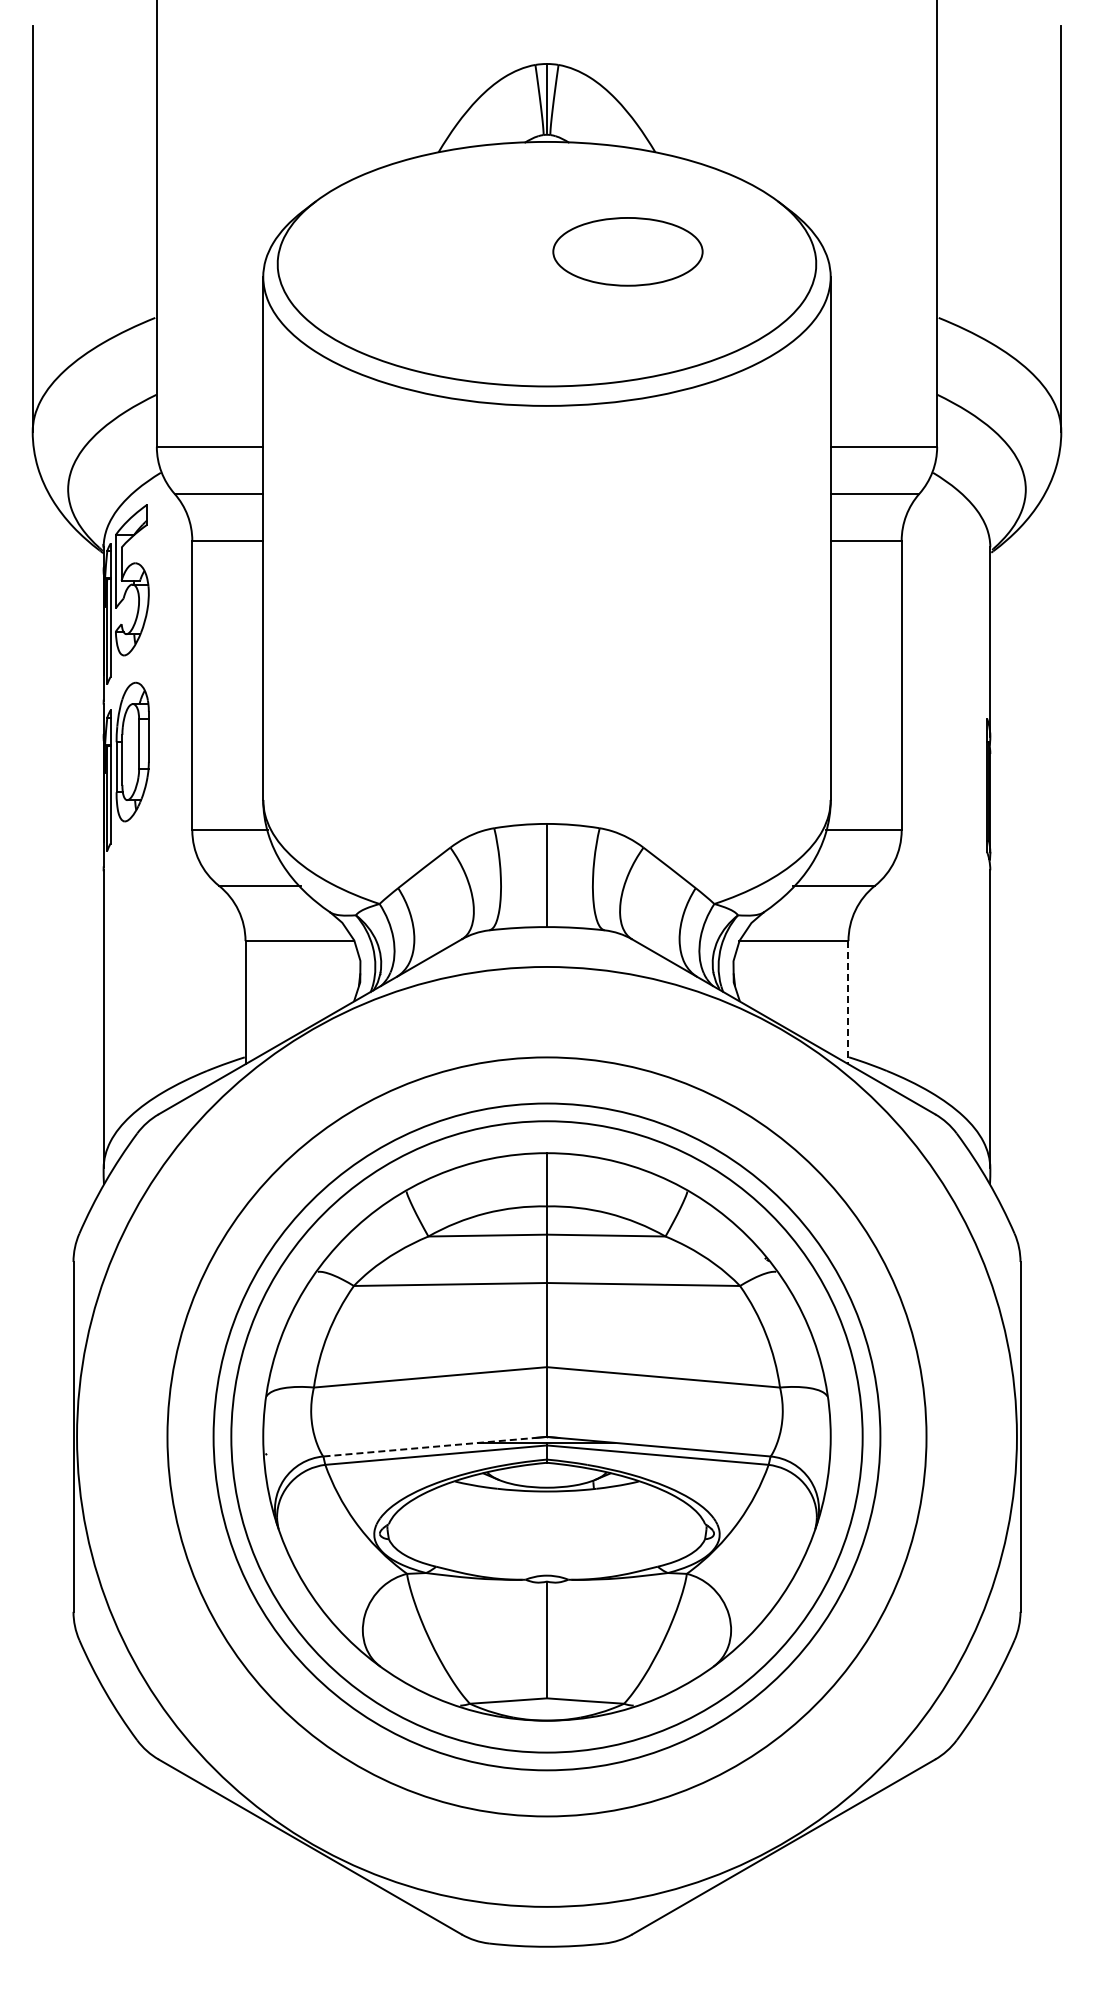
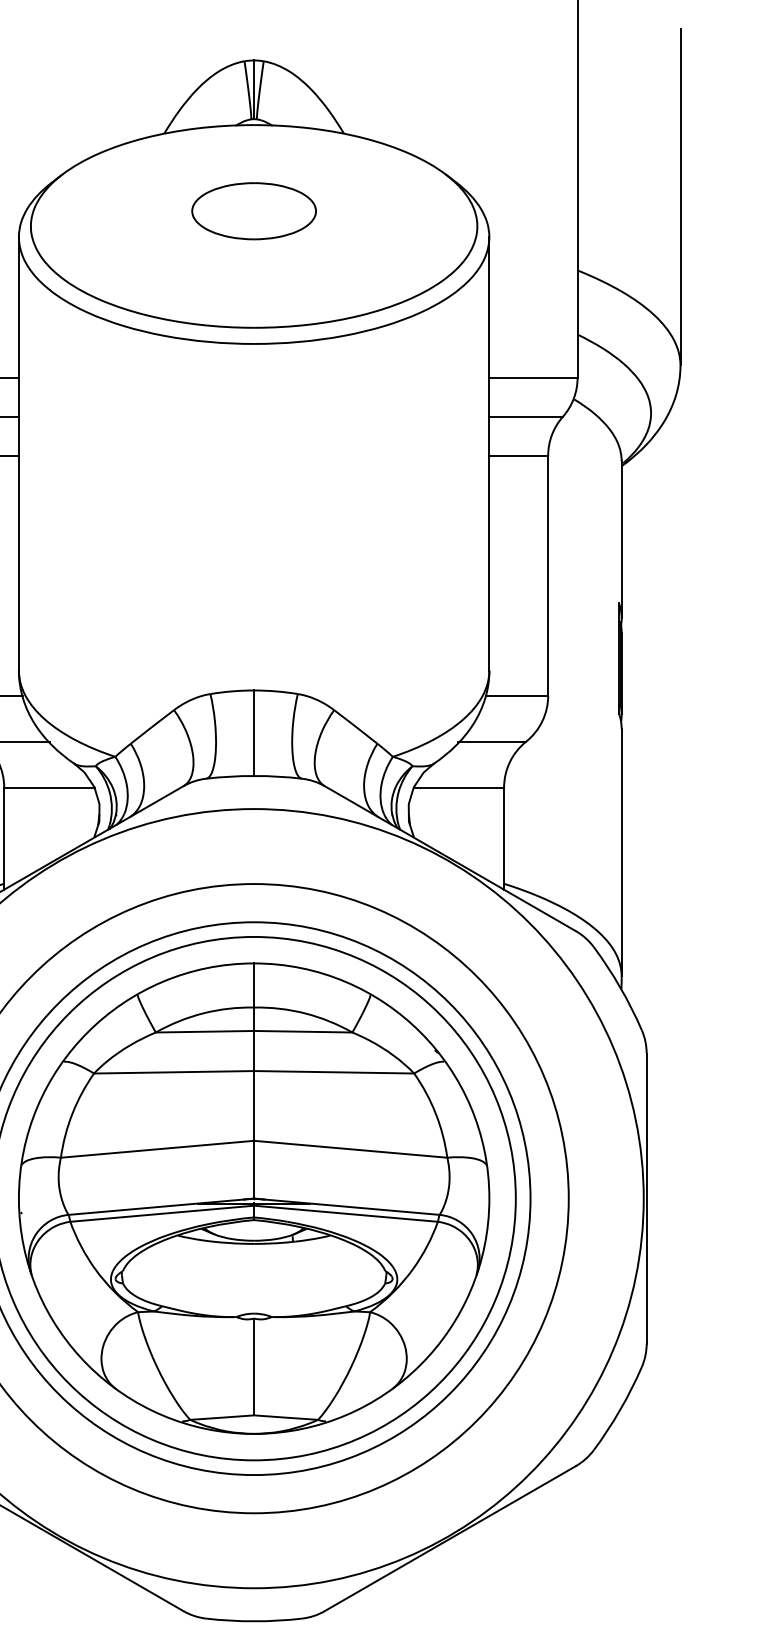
part: (627, 251) -> (253, 210), moved
line: (848, 1002) -> (504, 838), dashed -> solid
line: (429, 1447) -> (156, 1207), dashed -> solid

